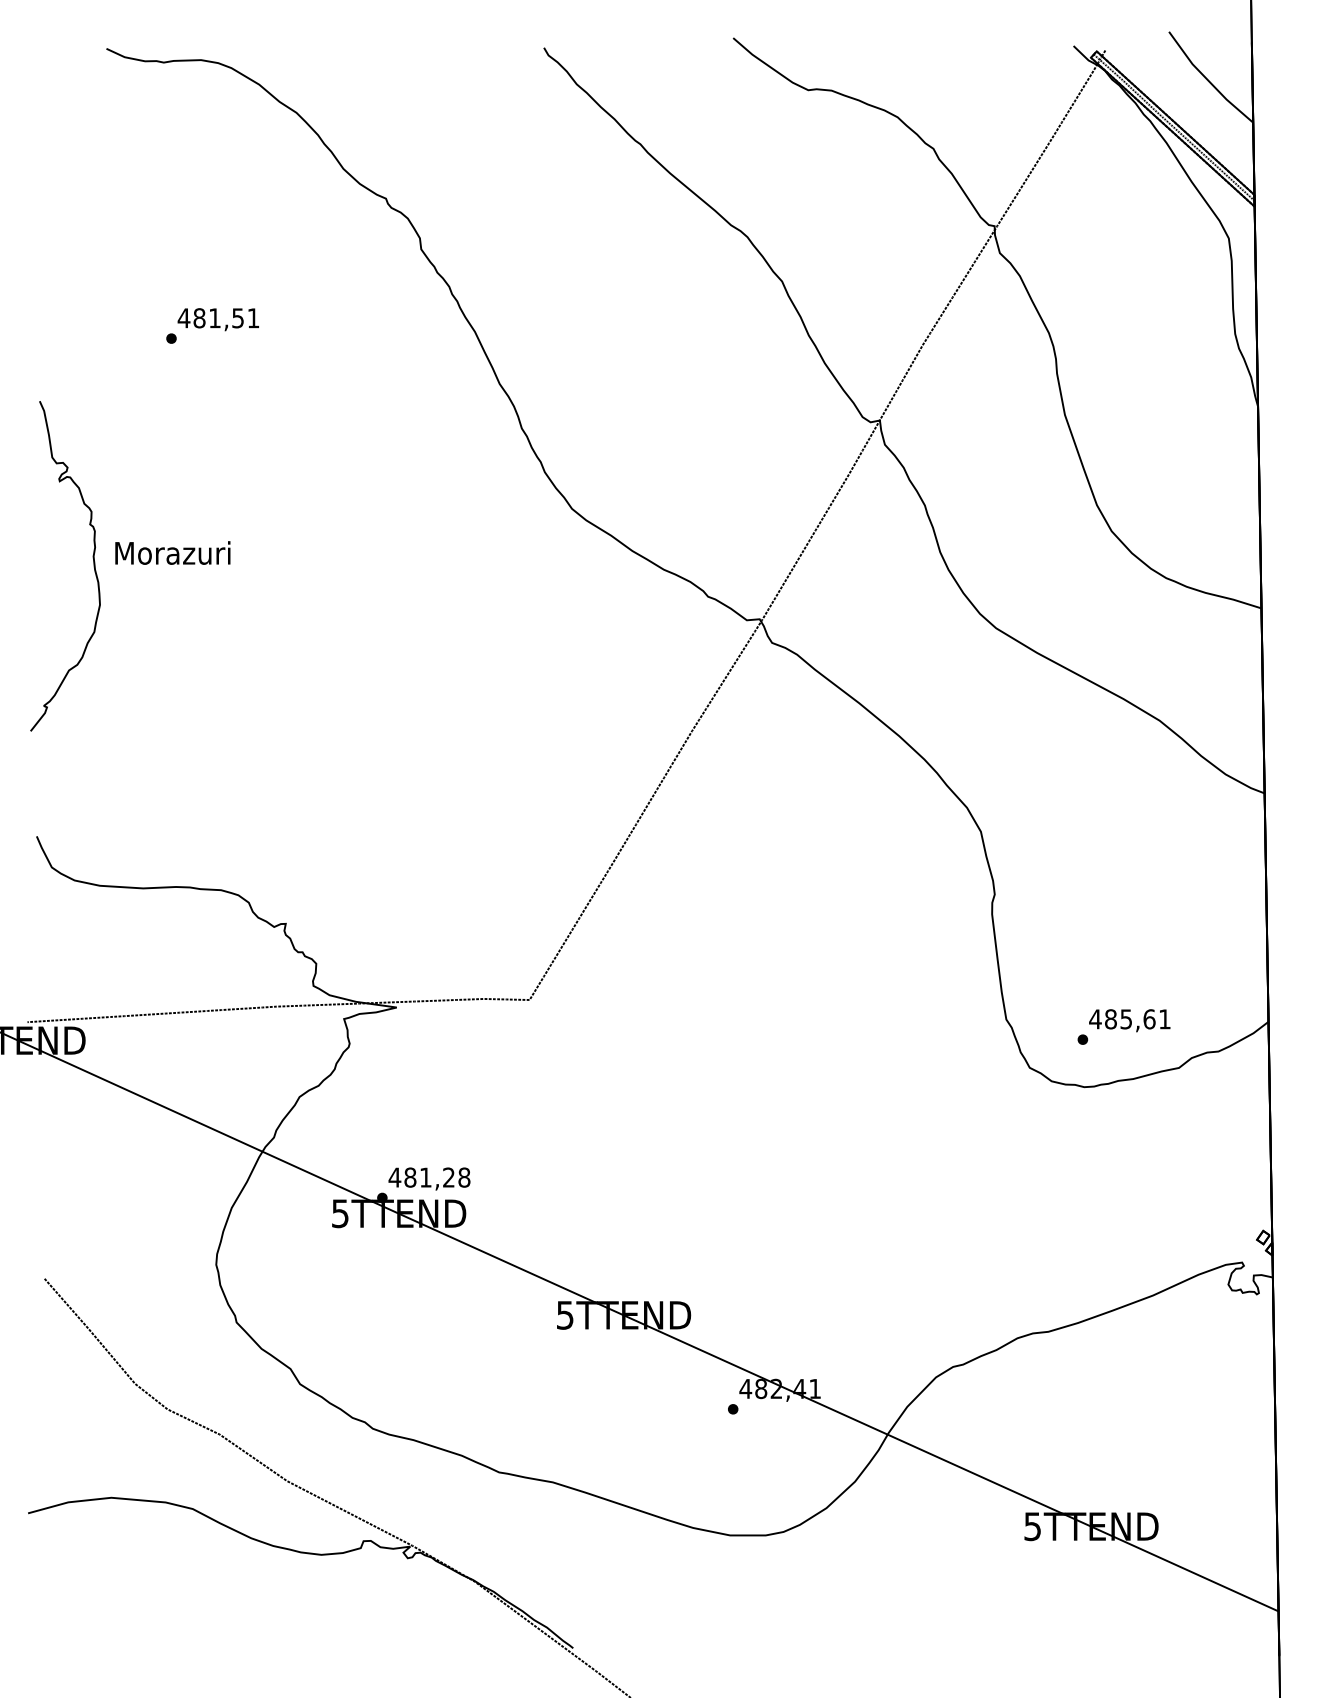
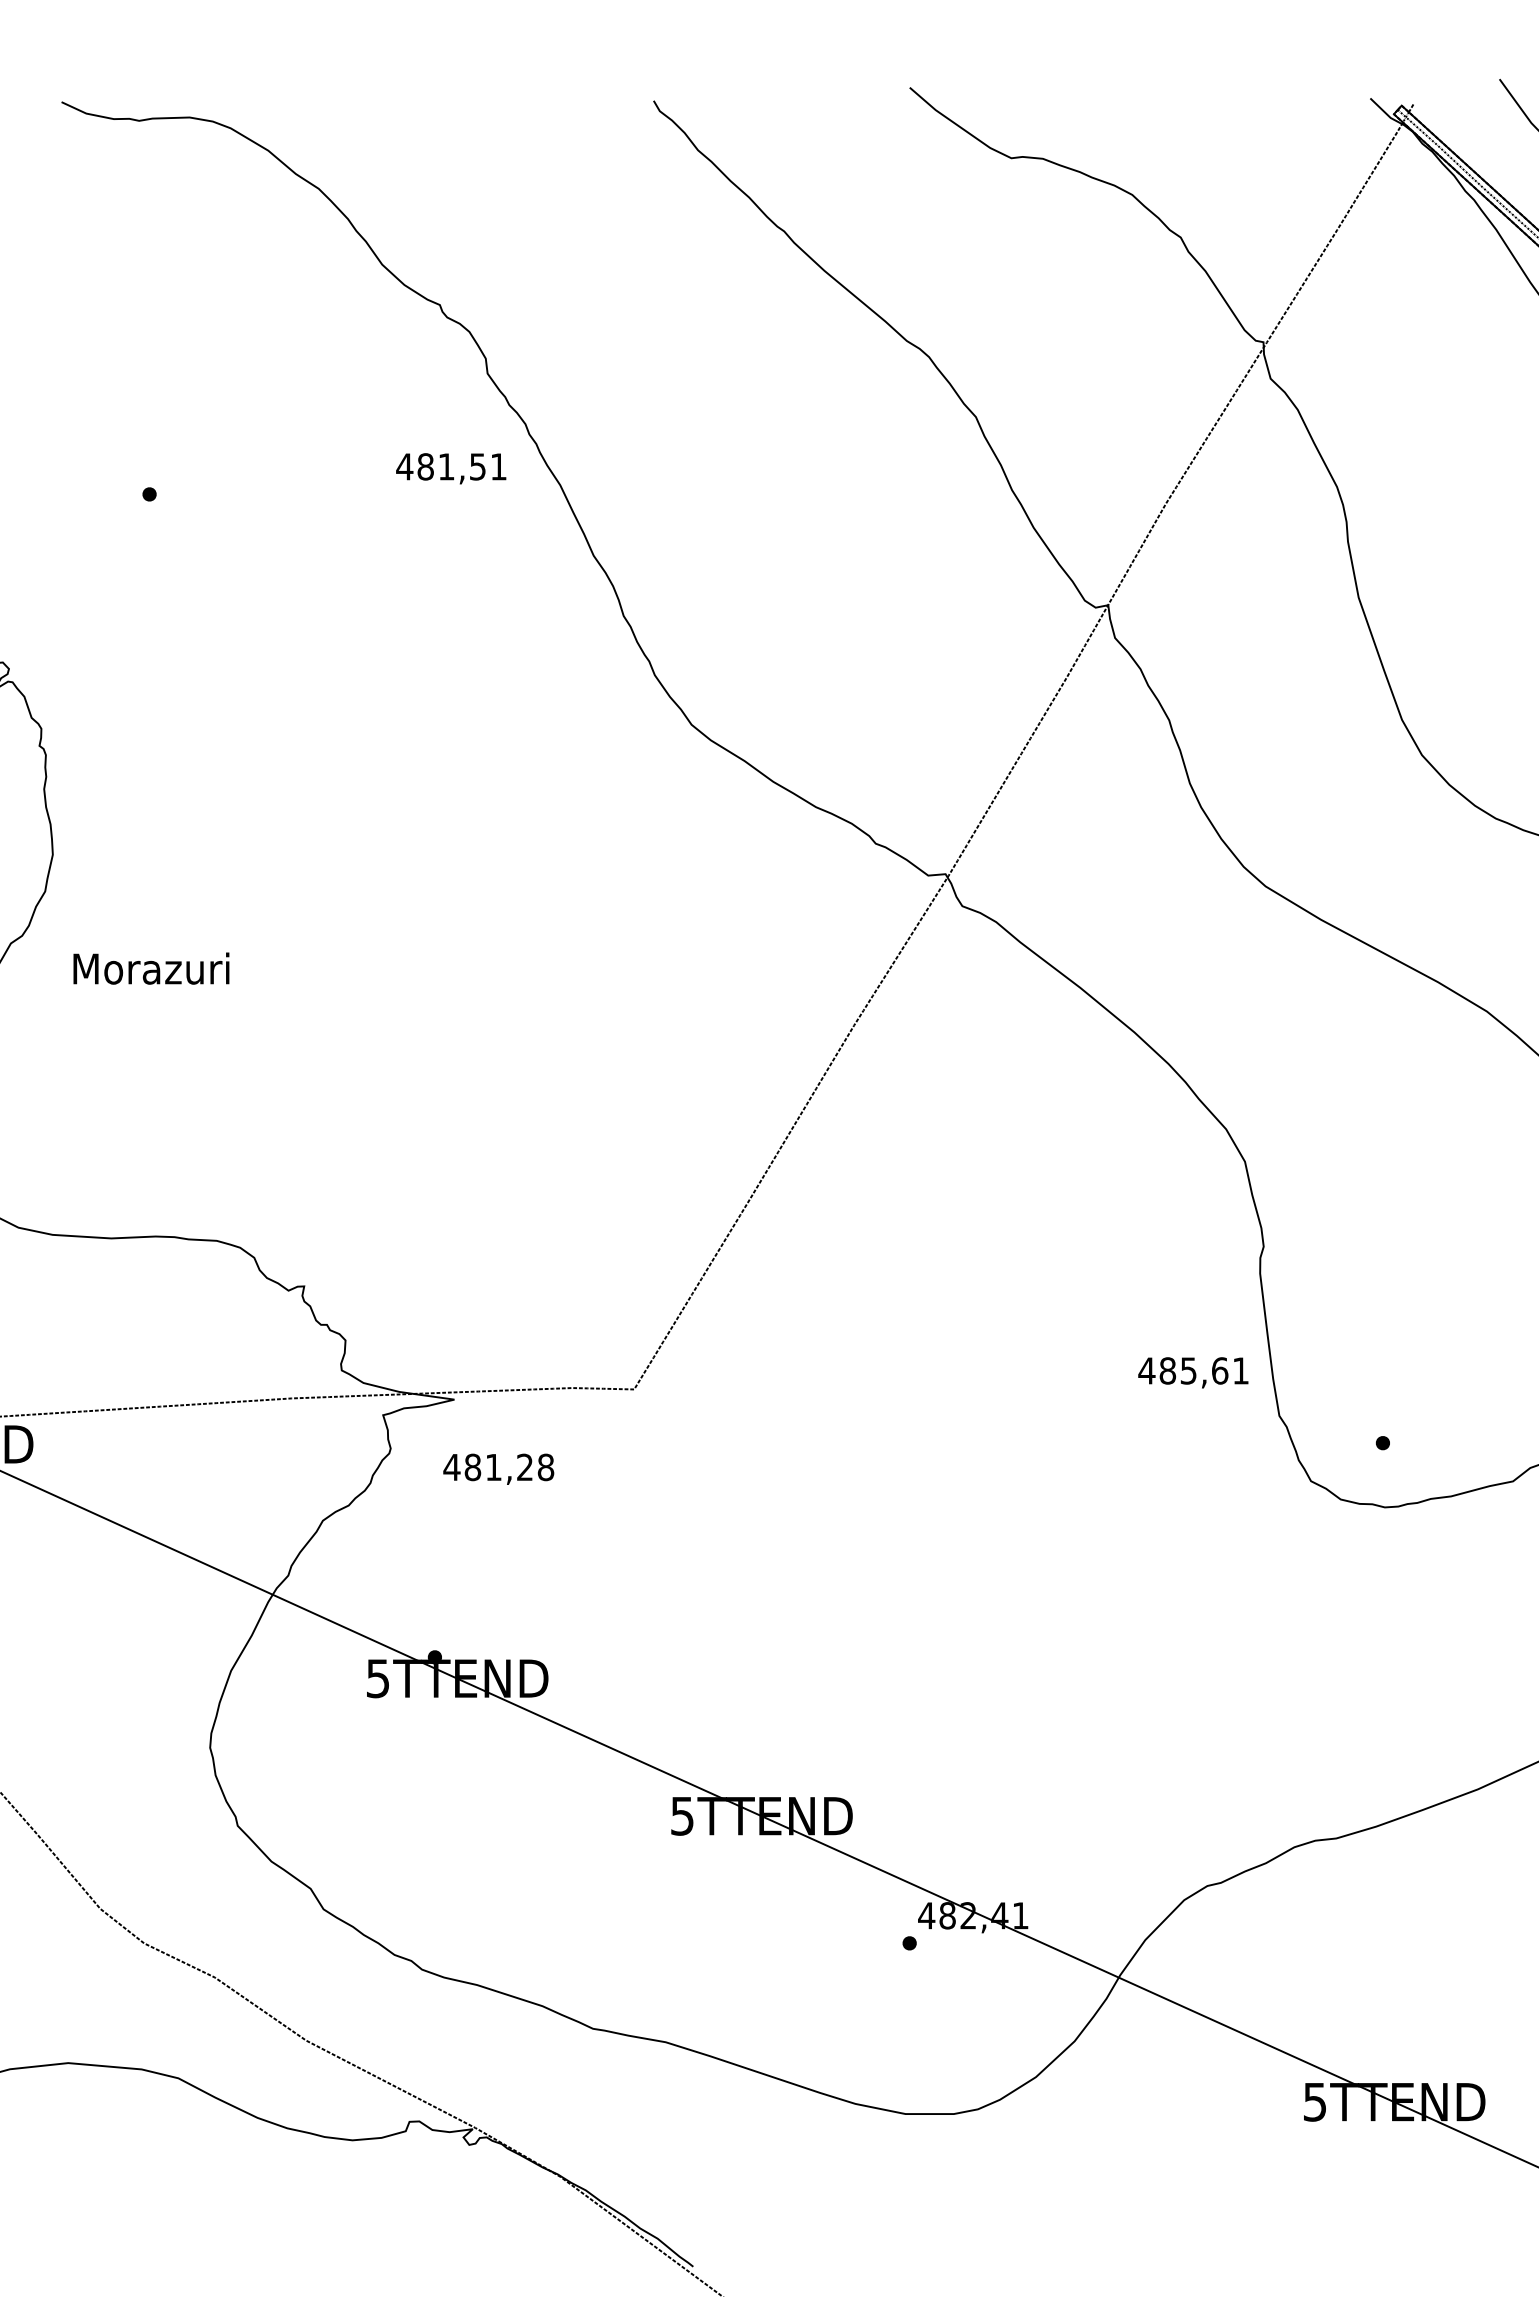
text: (217, 319) -> (450, 468), moved
text: (172, 552) -> (150, 967), moved
text: (1129, 1020) -> (1192, 1372), moved
text: (429, 1178) -> (498, 1468), moved

